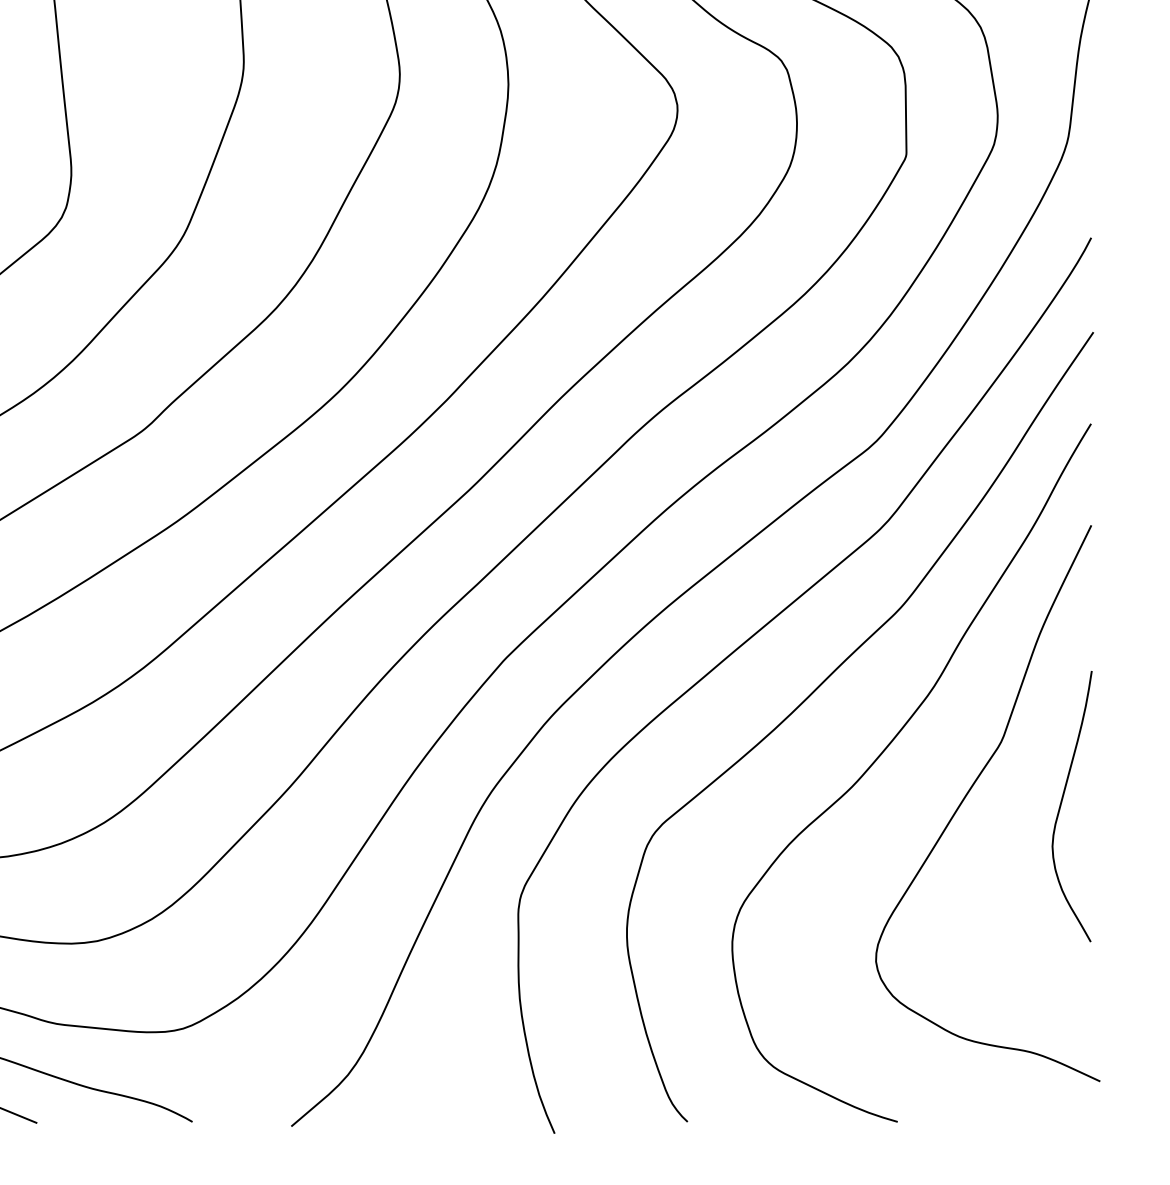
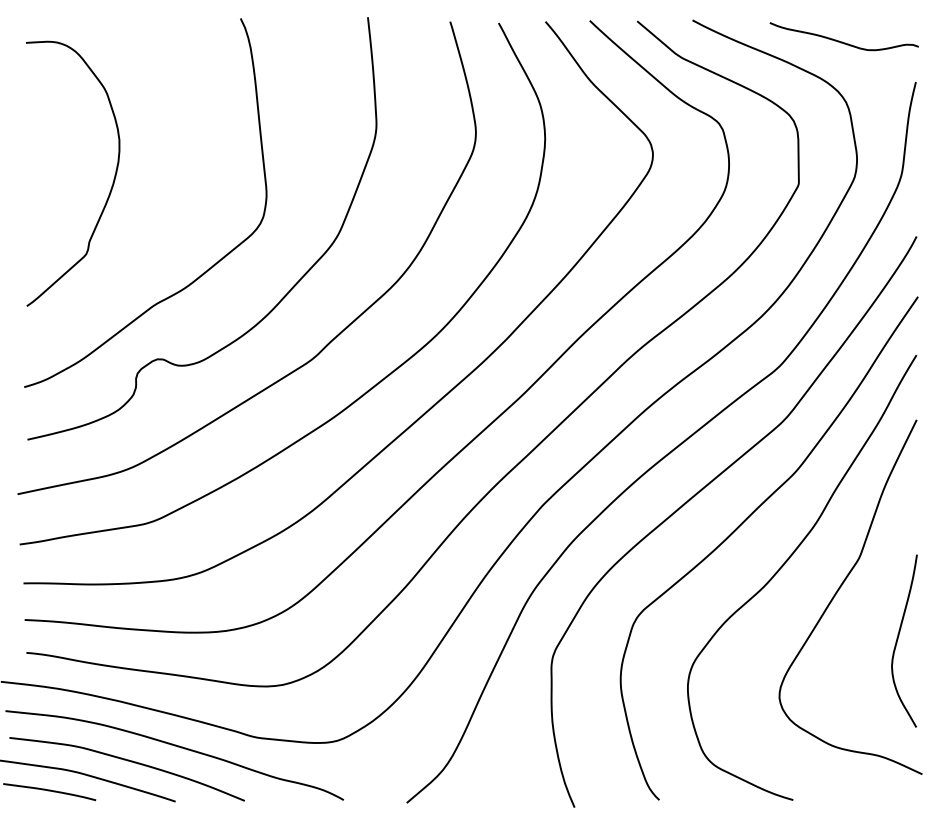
curve: (1062, 804) -> (898, 639), moved

